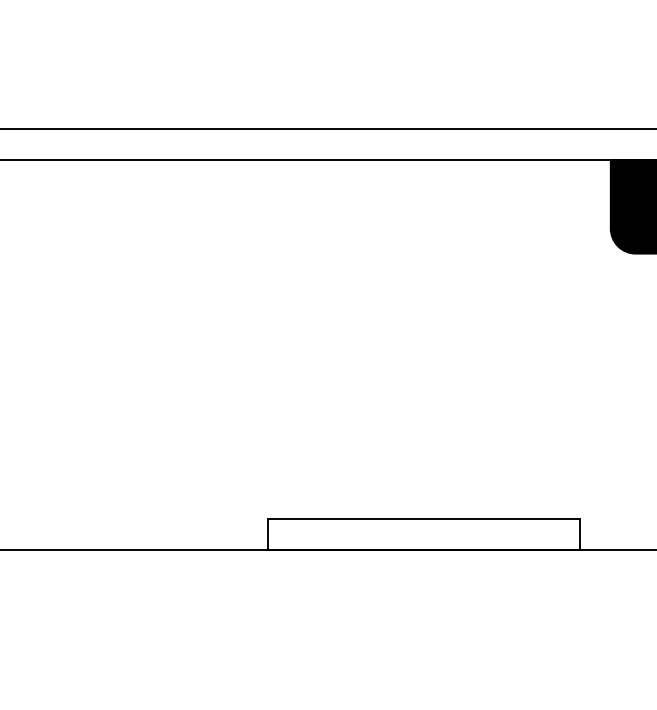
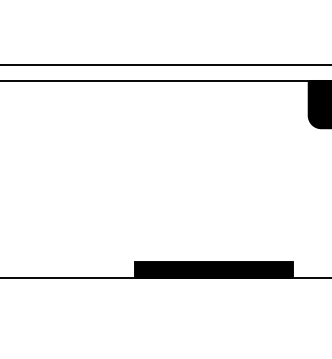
fill: (422, 535) -> (213, 270), added

